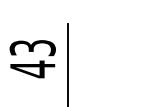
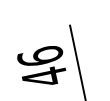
text: (32, 47) -> (40, 56), 43 -> 46

